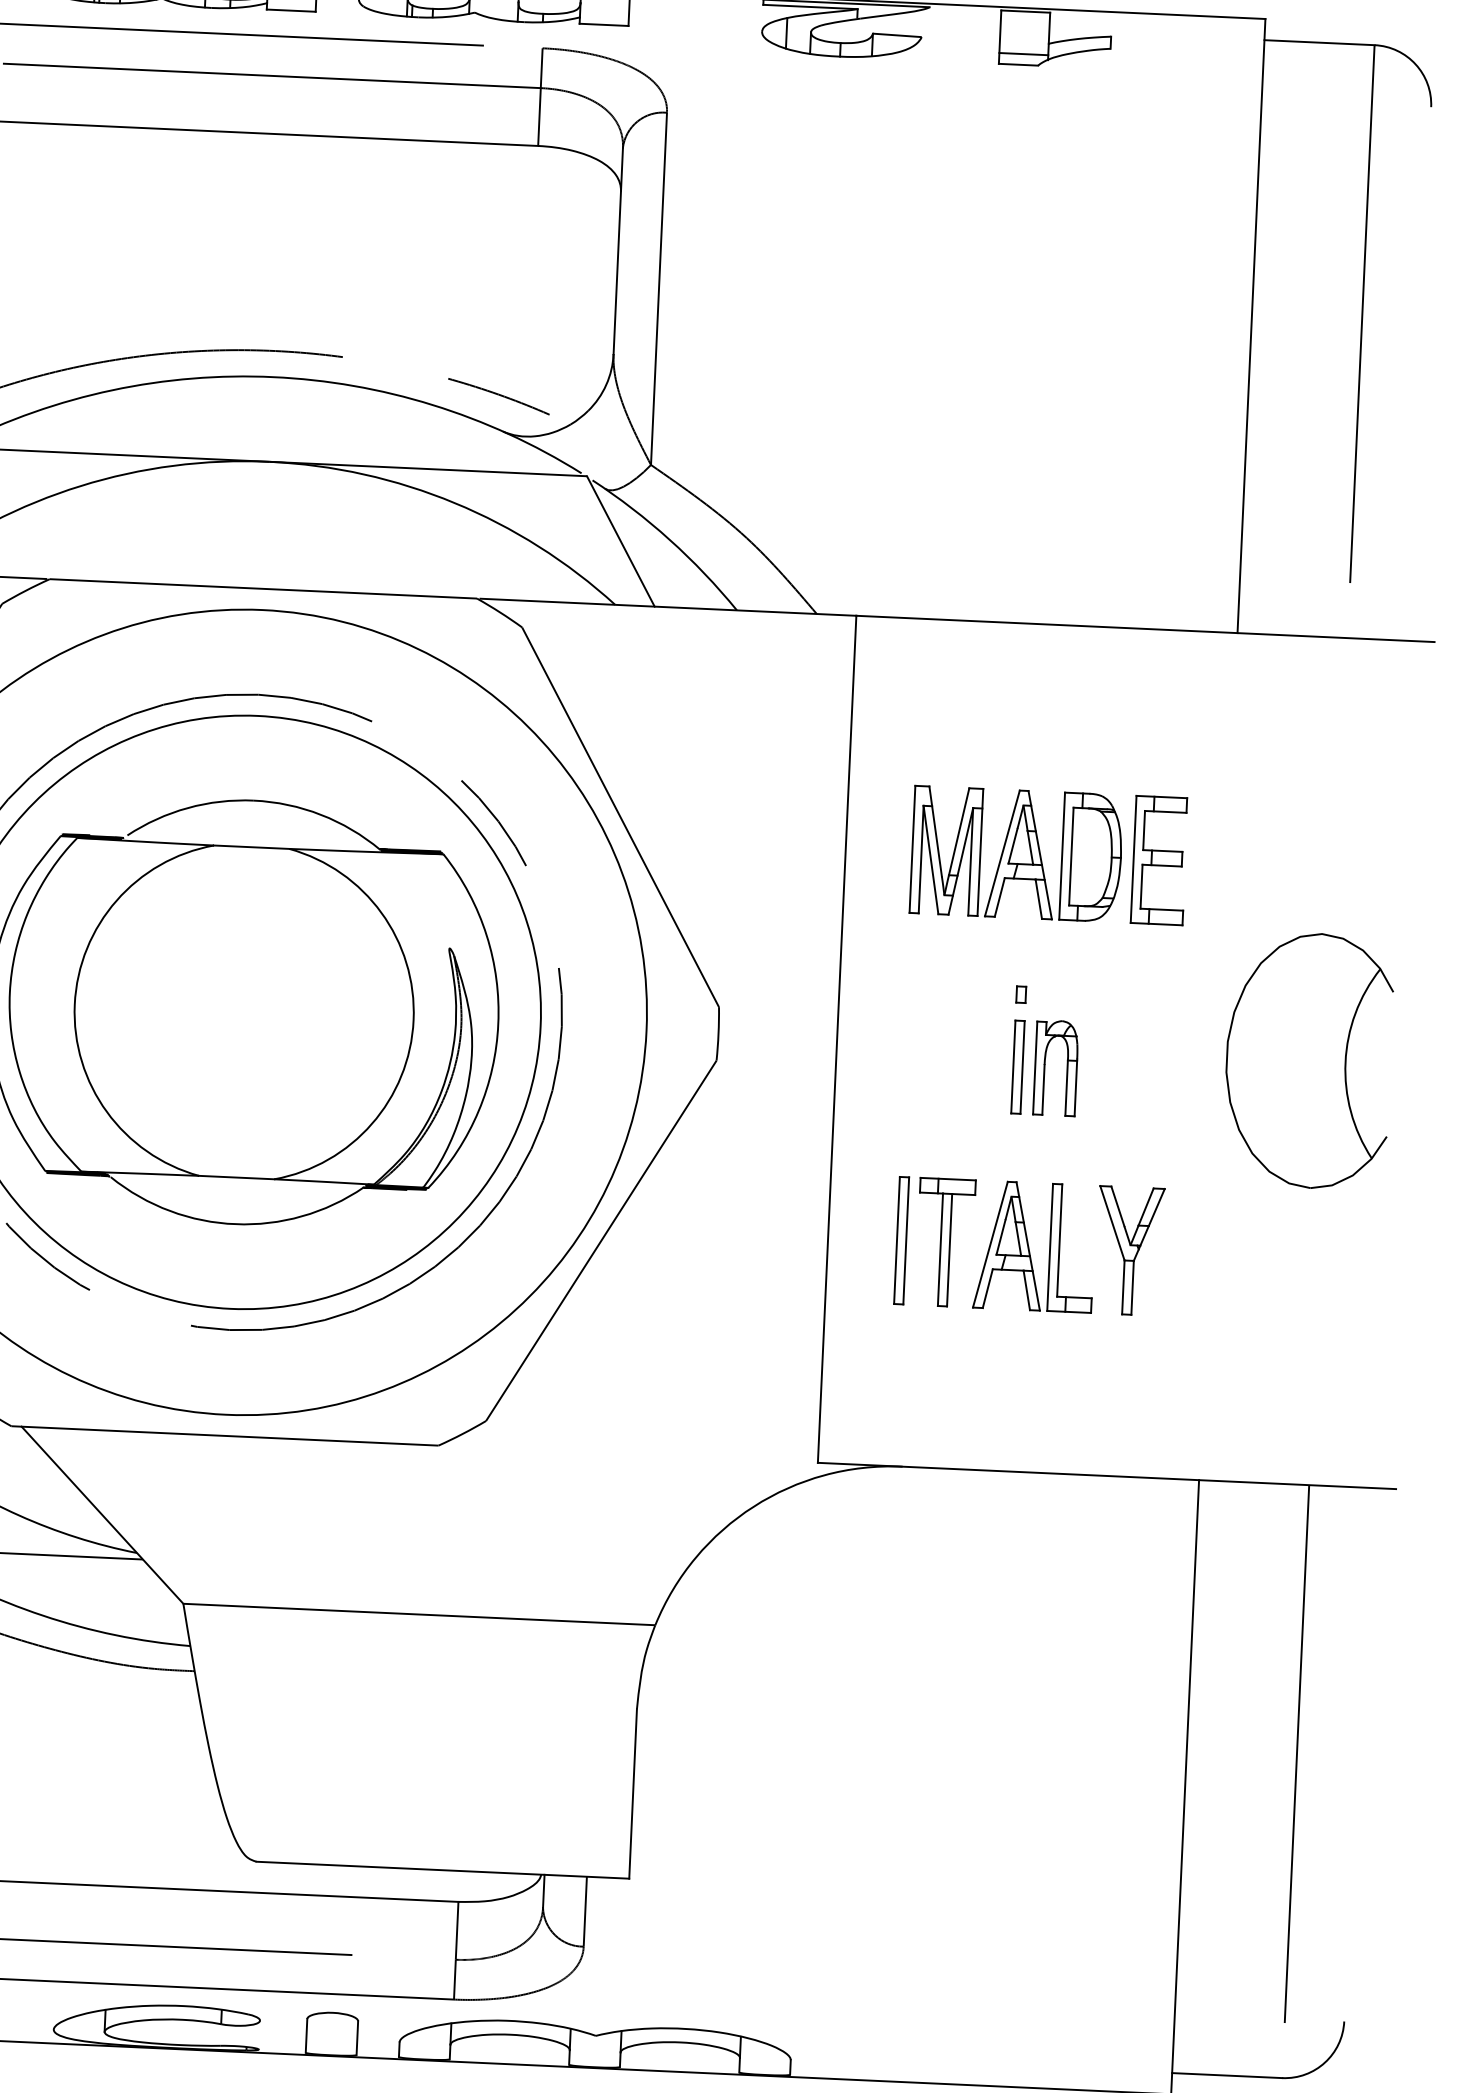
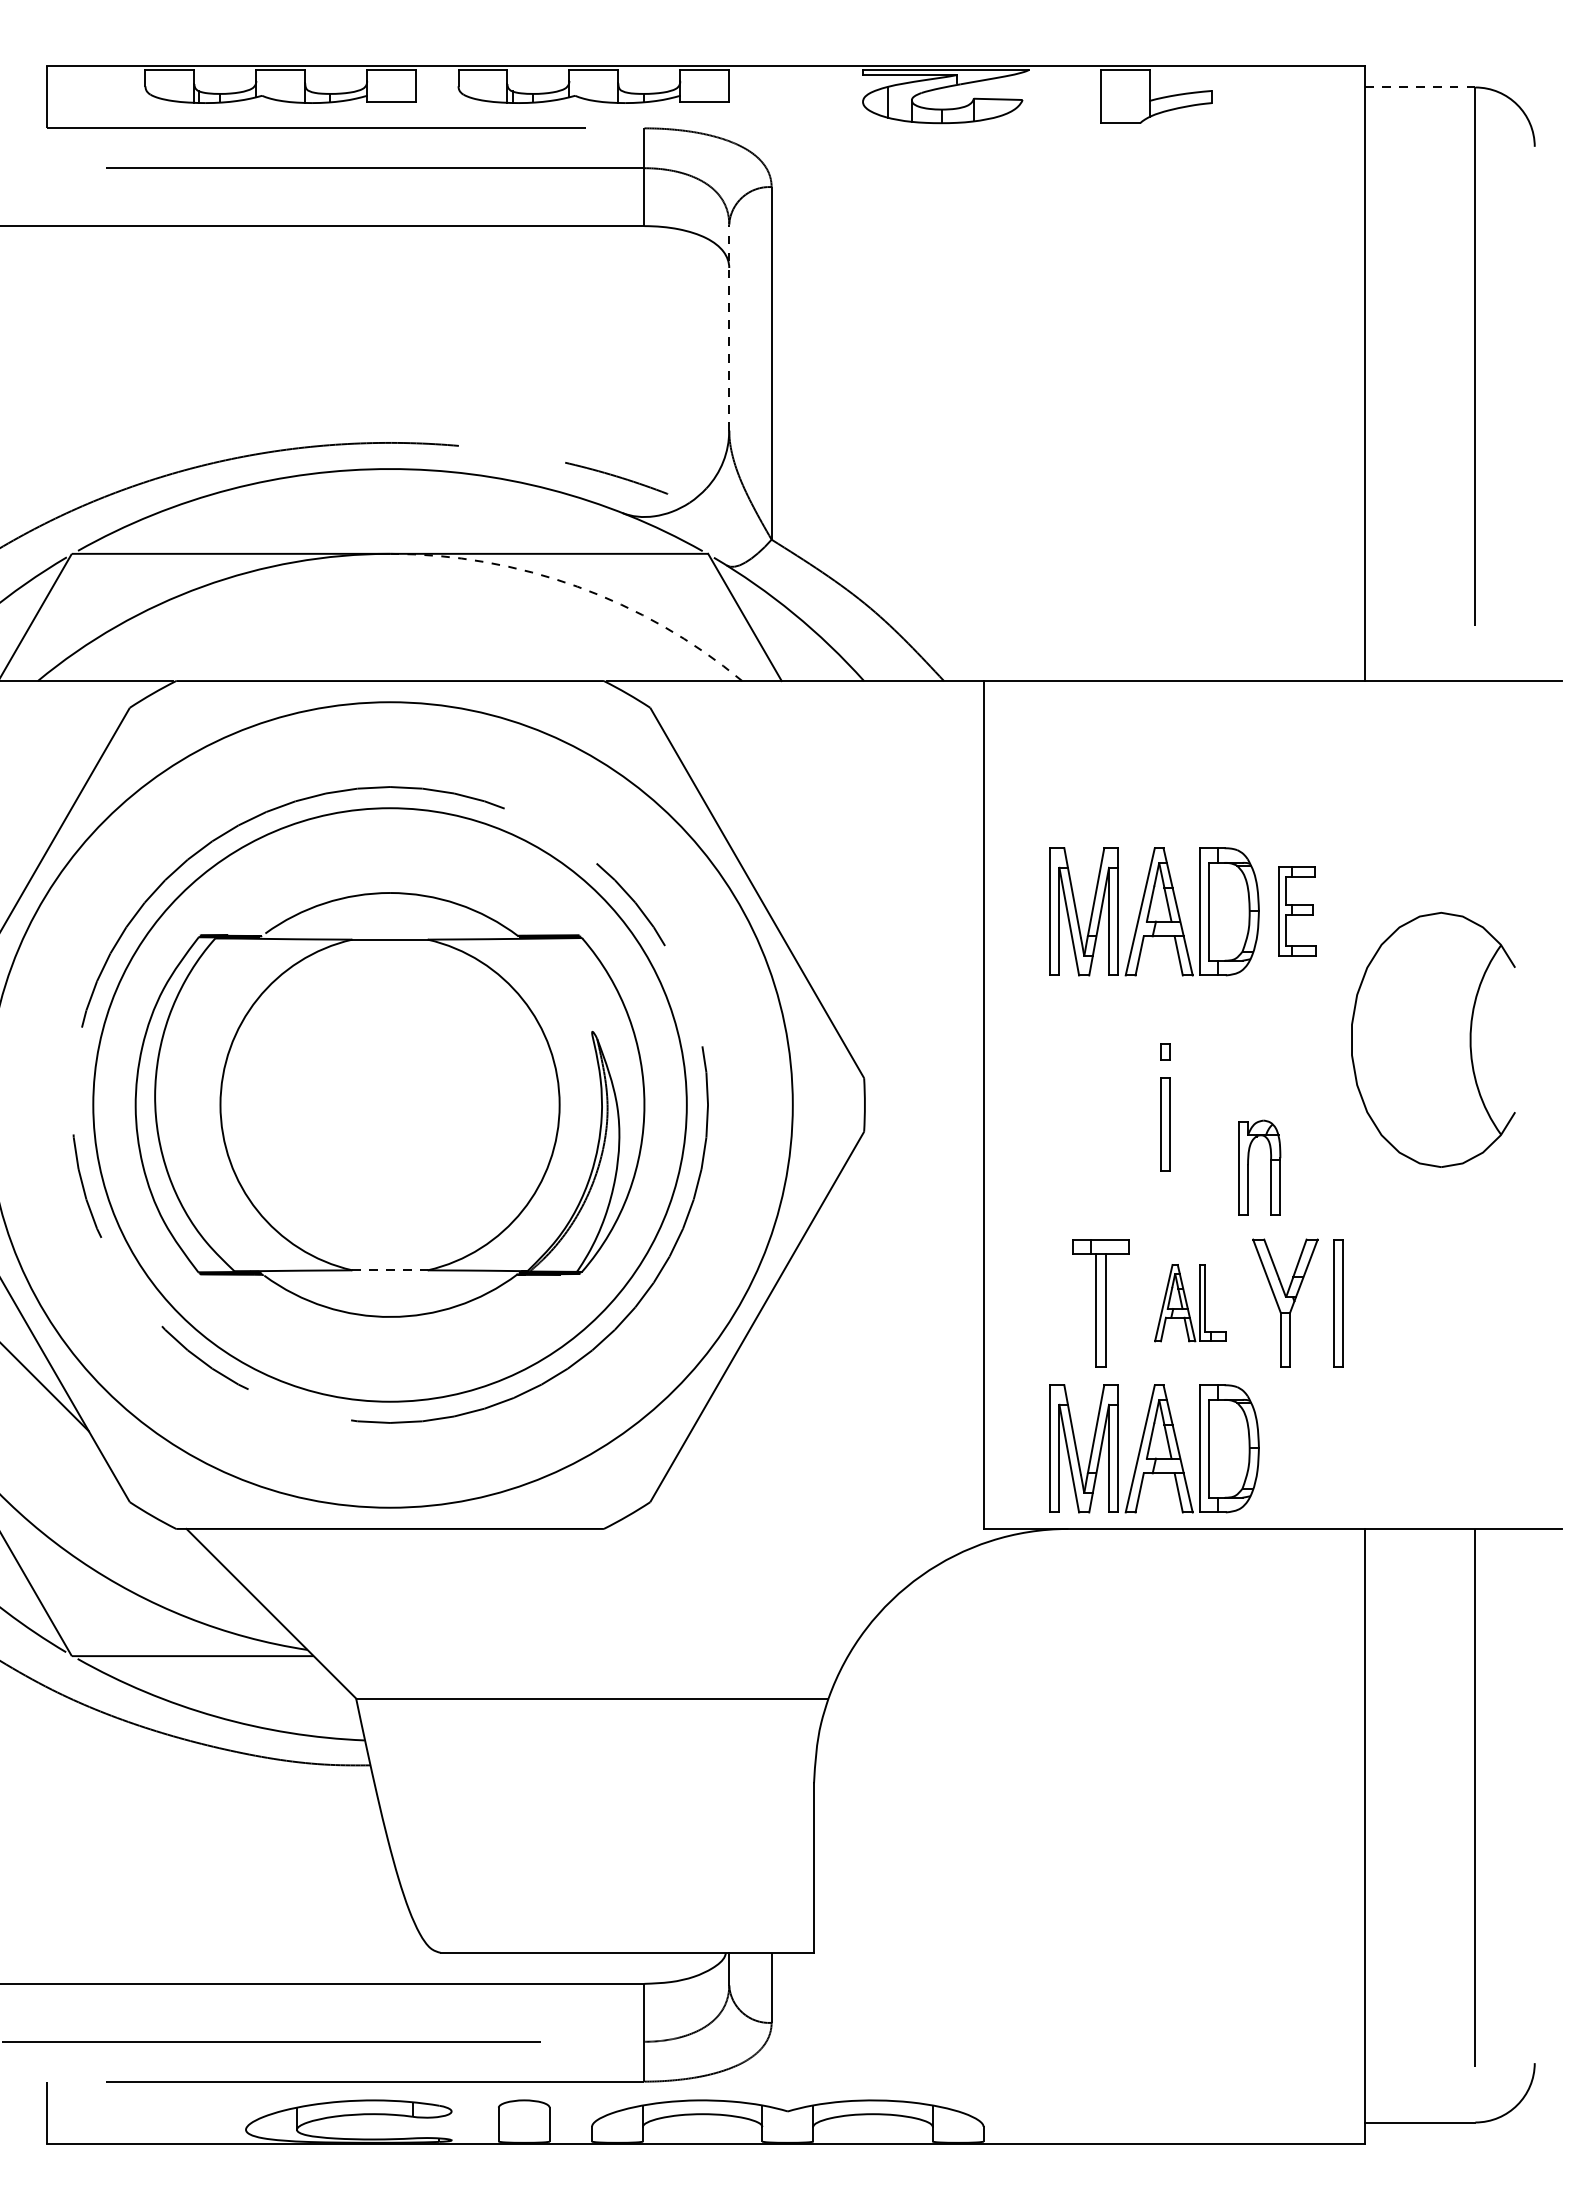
line: (1318, 42) -> (1419, 87), solid -> dashed
line: (1022, 54) -> (1124, 112), removed
line: (618, 251) -> (729, 327), solid -> dashed
arc: (454, 502) -> (577, 586), solid -> dashed
part: (1159, 860) -> (1297, 911), size x0.7
part: (1308, 1060) -> (1433, 1039), moved
part: (1044, 1067) -> (1248, 1167), moved
line: (237, 1177) -> (390, 1270), solid -> dashed
part: (901, 1240) -> (1338, 1303), moved
part: (1034, 1246) -> (1190, 1302), size x0.6
part: (992, 1390) -> (1154, 1448), added

